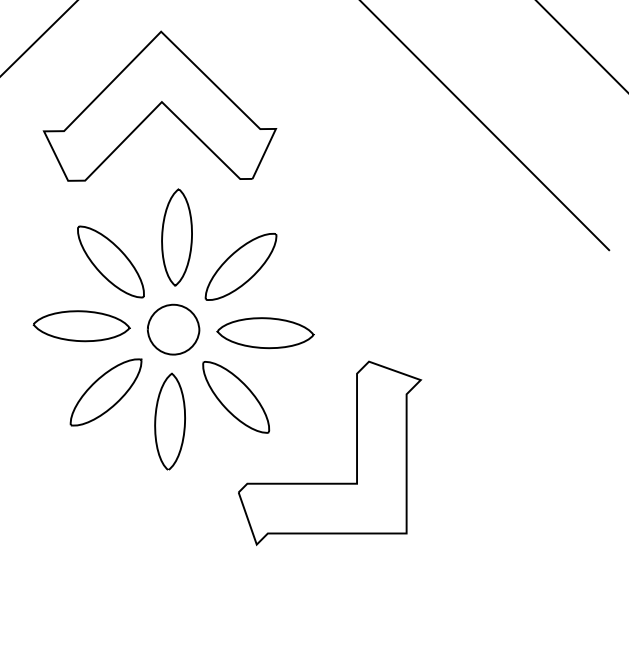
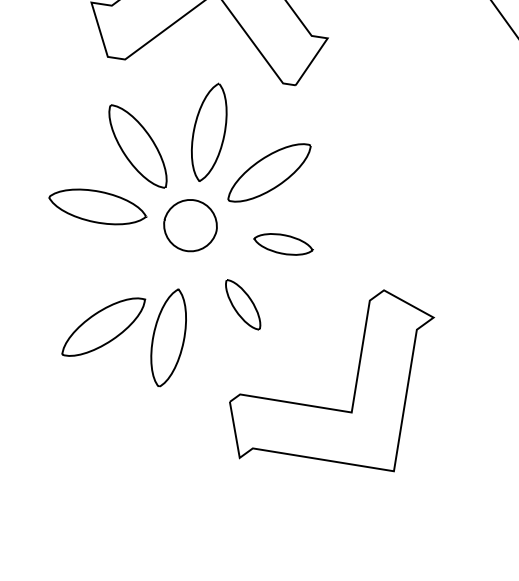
part: (265, 333) -> (283, 244), size x0.6
part: (105, 392) -> (103, 327), moved
part: (236, 397) -> (243, 304), size x0.6
part: (169, 421) -> (168, 337), moved

